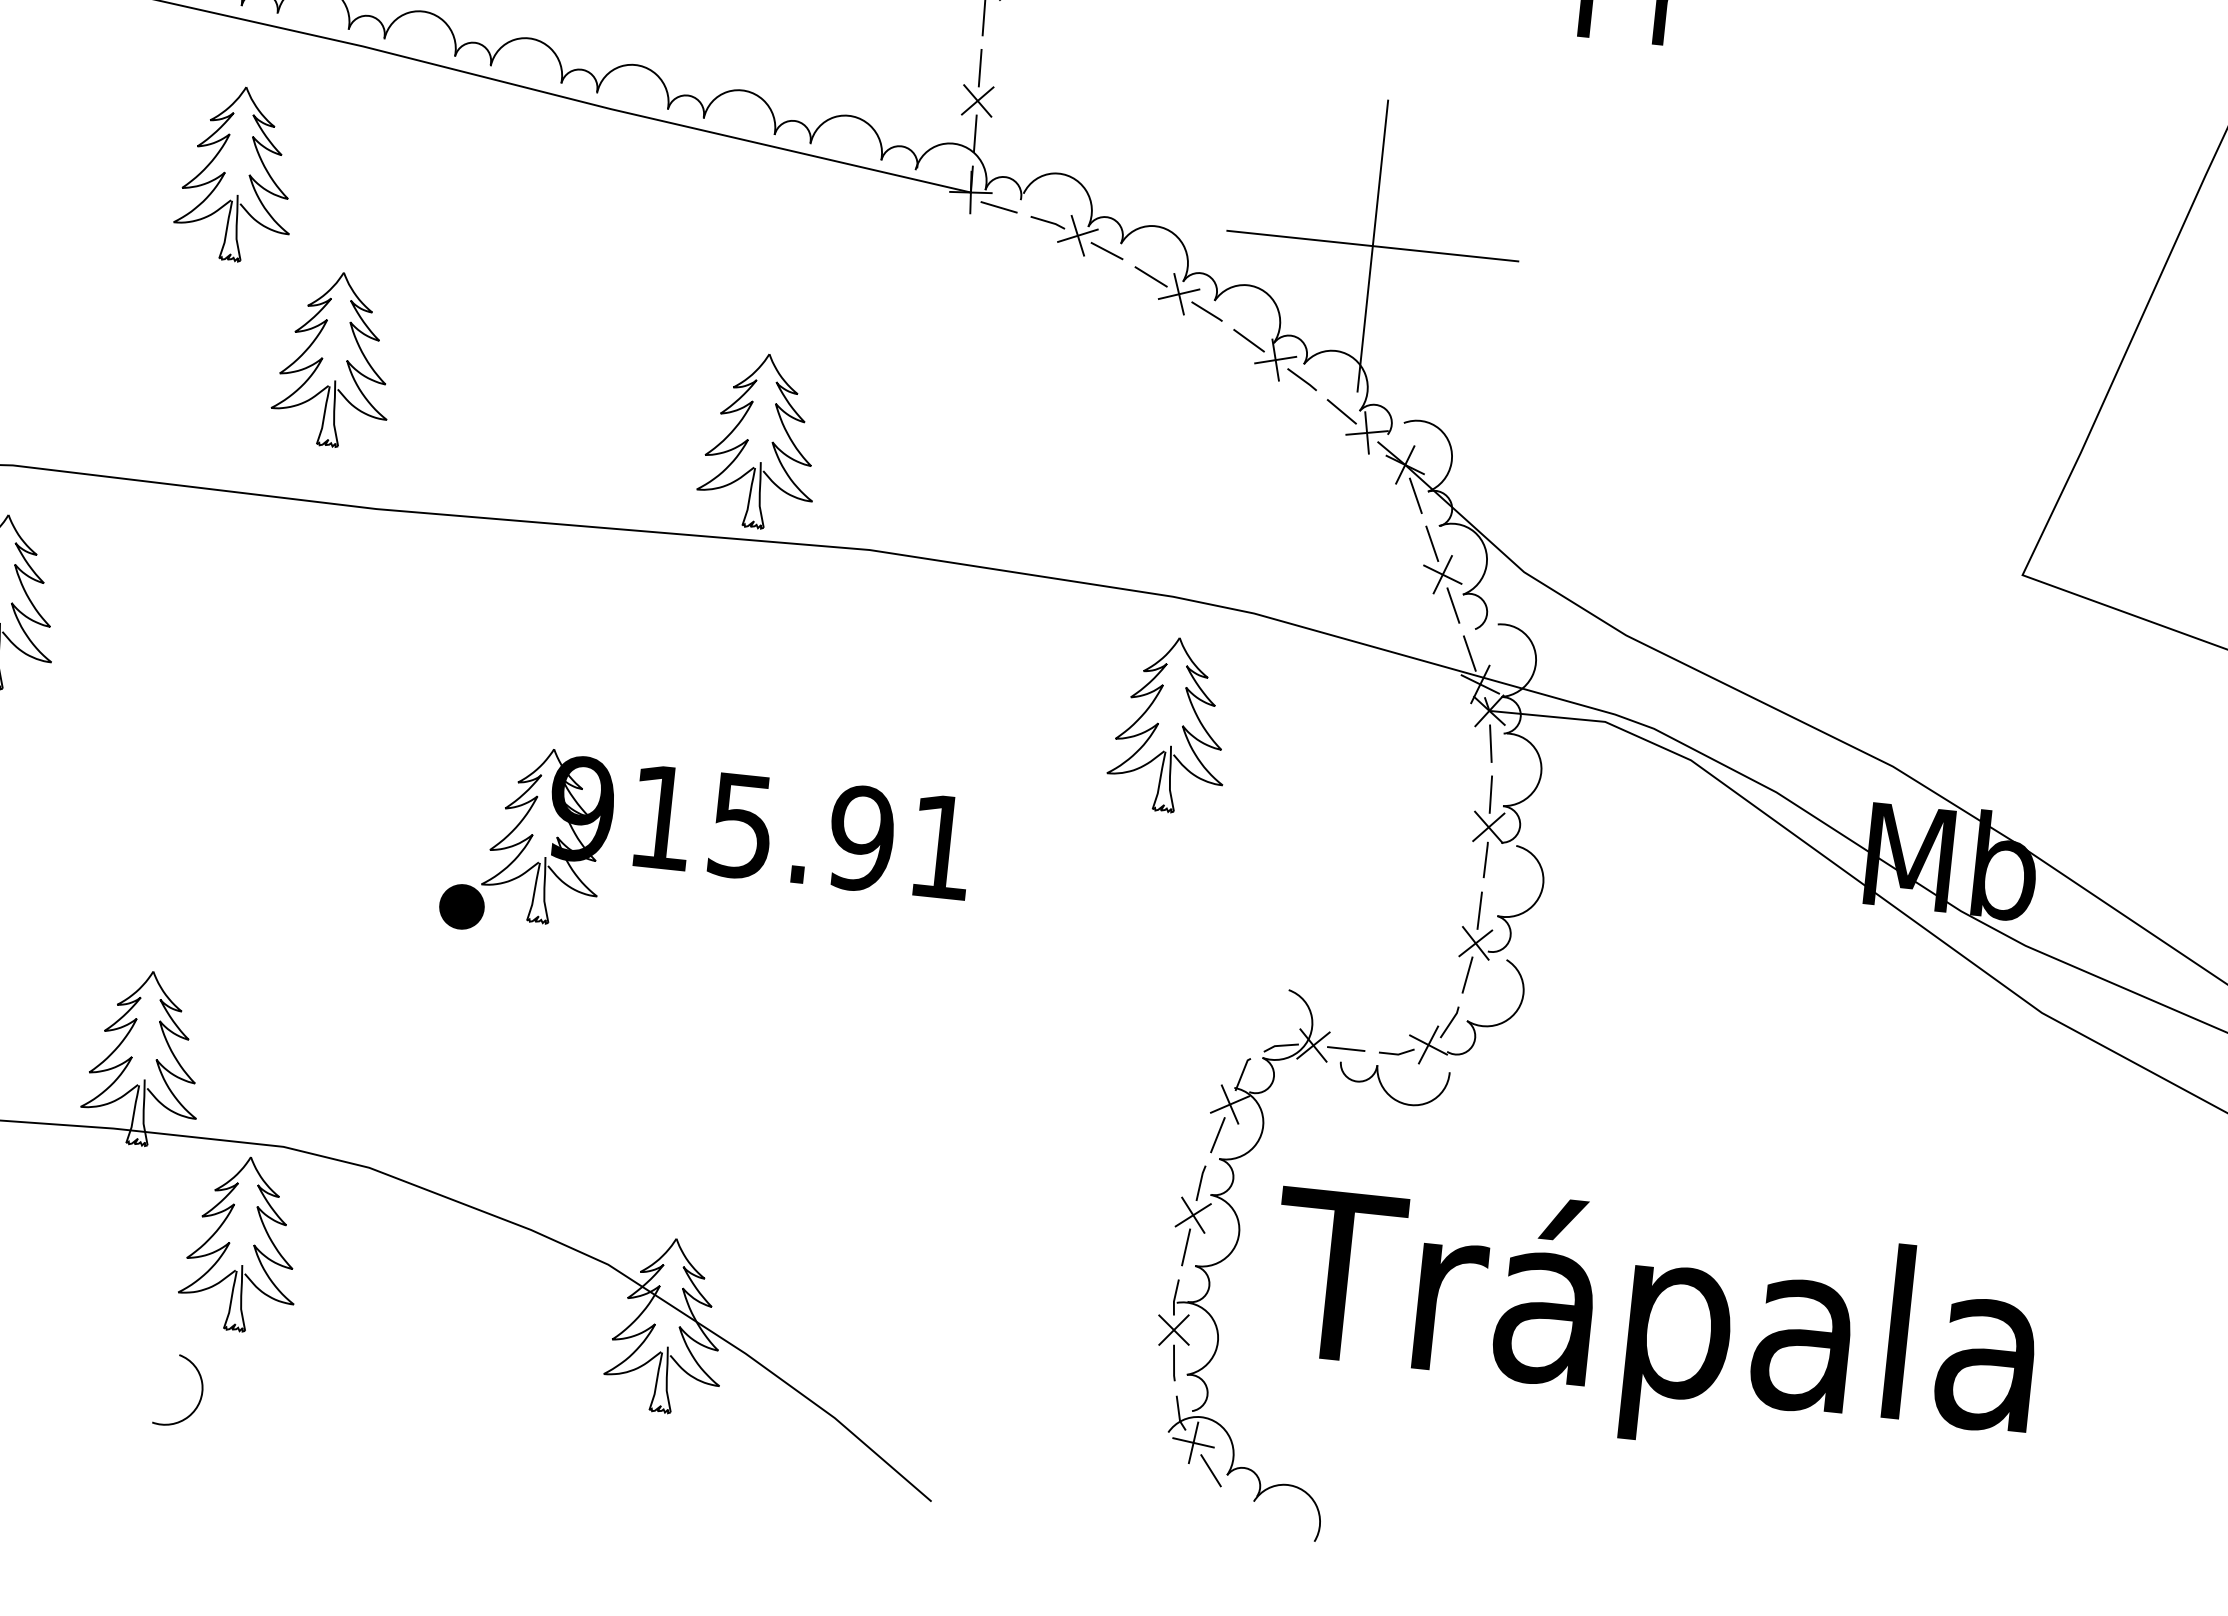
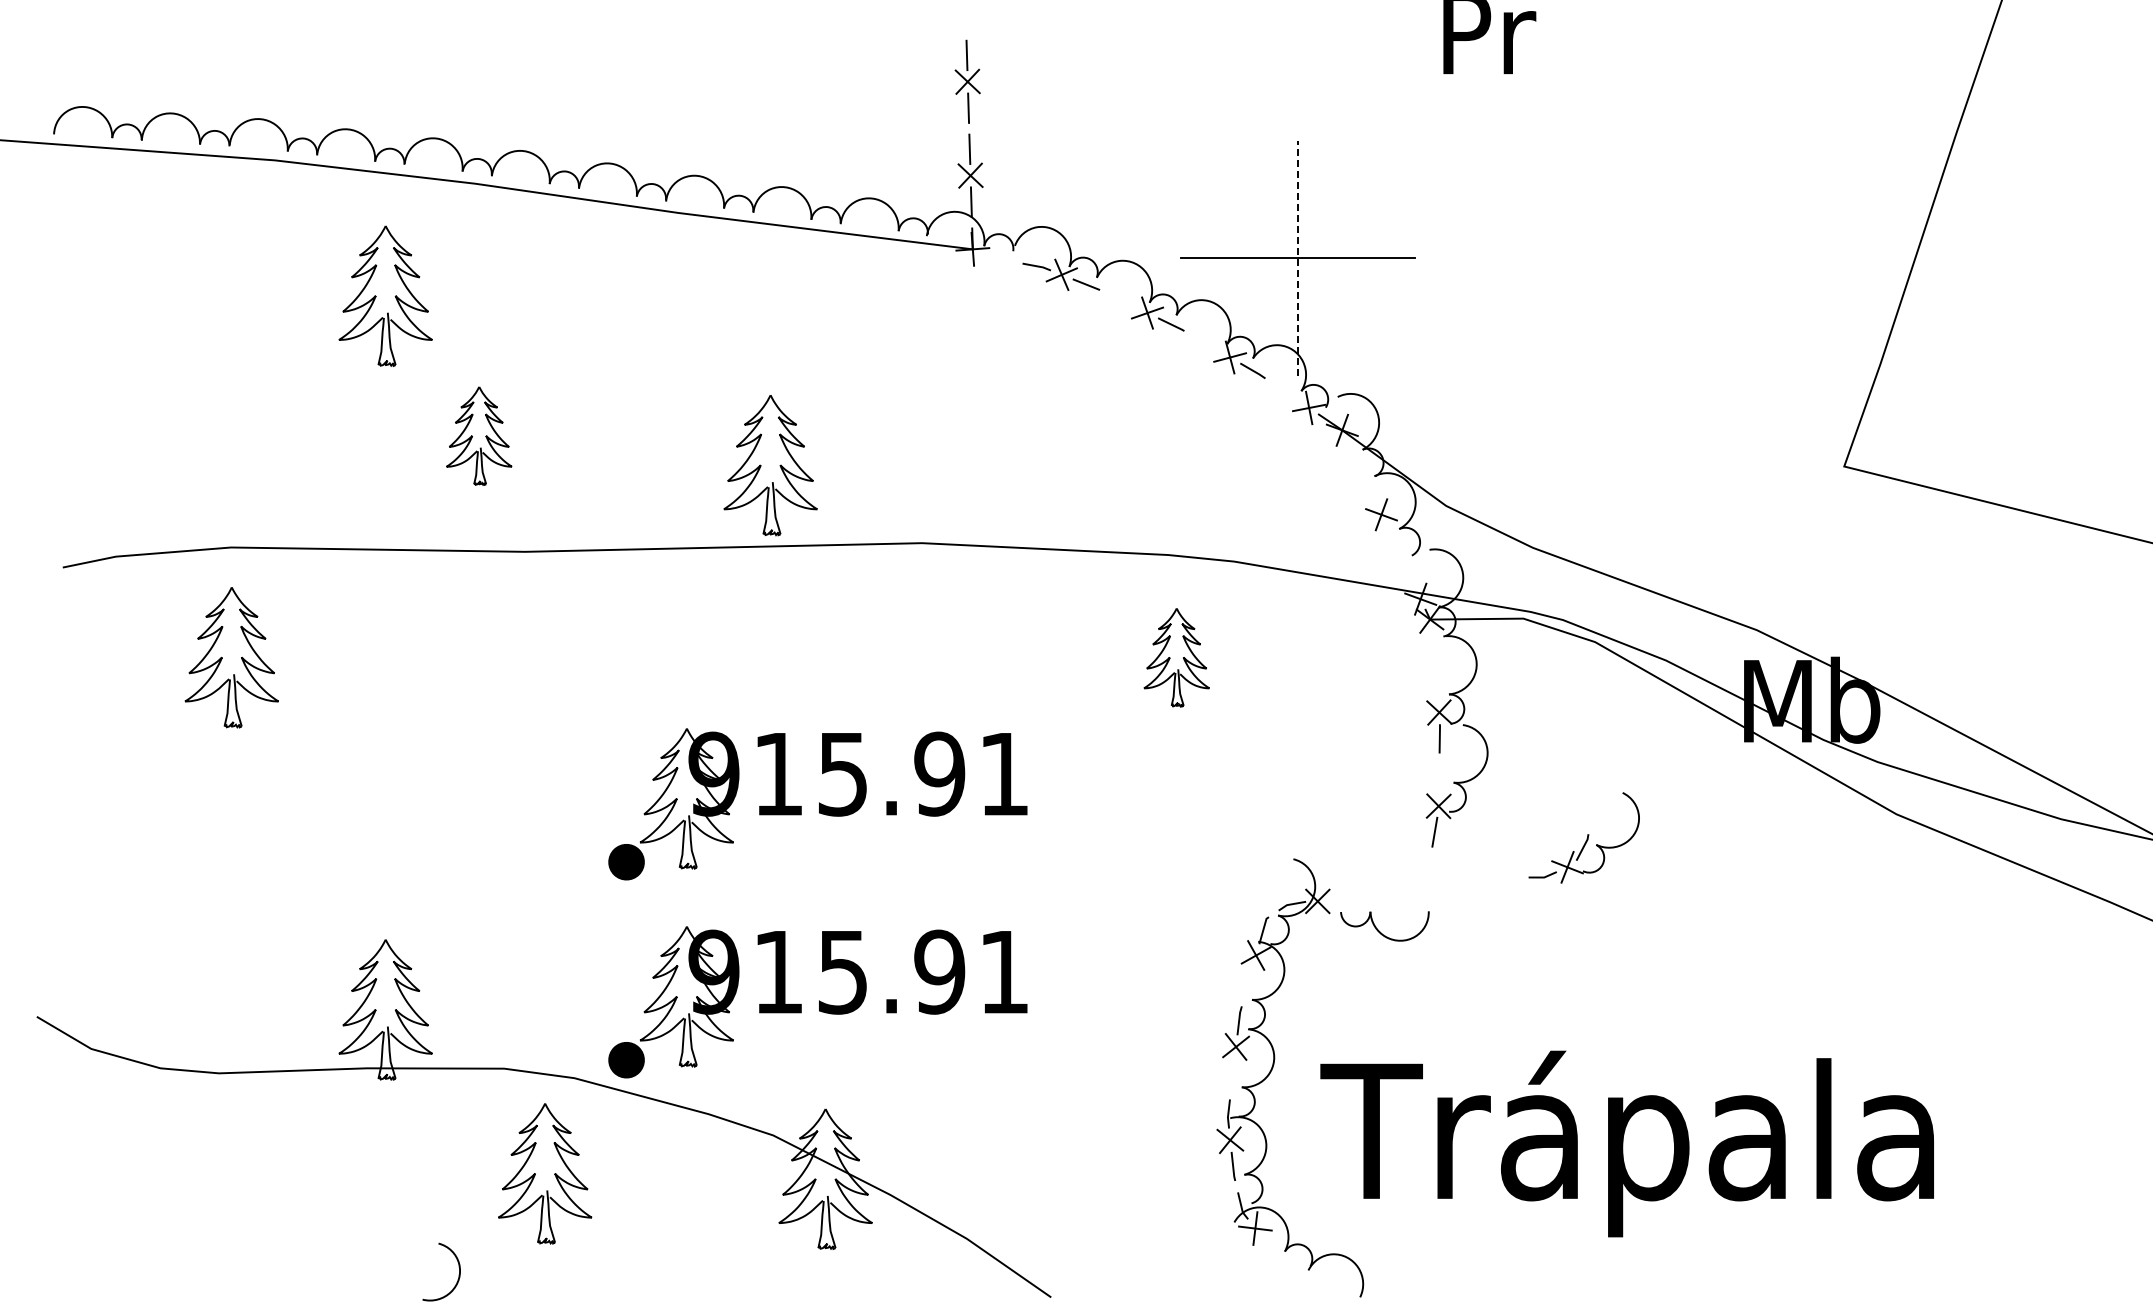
line: (999, 206) -> (996, 258), removed
line: (1373, 245) -> (1298, 257), solid -> dashed
line: (1150, 276) -> (1123, 301), removed
line: (1248, 339) -> (1206, 343), removed
part: (335, 358) -> (479, 435), size x0.7
line: (1342, 412) -> (1287, 393), removed
part: (760, 441) -> (770, 465), moved
line: (1416, 495) -> (1353, 453), removed
line: (1432, 543) -> (1370, 490), removed
line: (1453, 605) -> (1392, 538), removed
line: (1469, 653) -> (1409, 575), removed
part: (1170, 724) -> (1176, 657), size x0.7
line: (1490, 743) -> (1433, 645), removed
line: (1489, 793) -> (1437, 685), removed
line: (1478, 910) -> (1438, 779), removed
part: (1452, 1010) -> (1583, 837), moved
line: (1345, 1049) -> (1343, 901), removed
part: (680, 1105) -> (817, 1002), added
line: (1218, 1134) -> (1249, 980), removed
part: (242, 1243) -> (545, 1173), moved
line: (1185, 1246) -> (1232, 1072), removed
text: (1652, 1324) -> (1626, 1143), moved
line: (1210, 1469) -> (1271, 1248), removed

